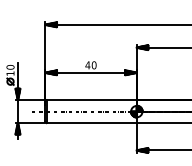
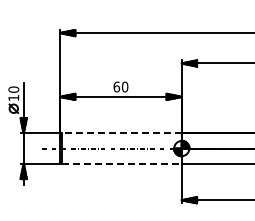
text: (87, 64) -> (116, 86), 40 -> 60
line: (91, 100) -> (121, 133), solid -> dashed
line: (92, 122) -> (122, 163), solid -> dashed

